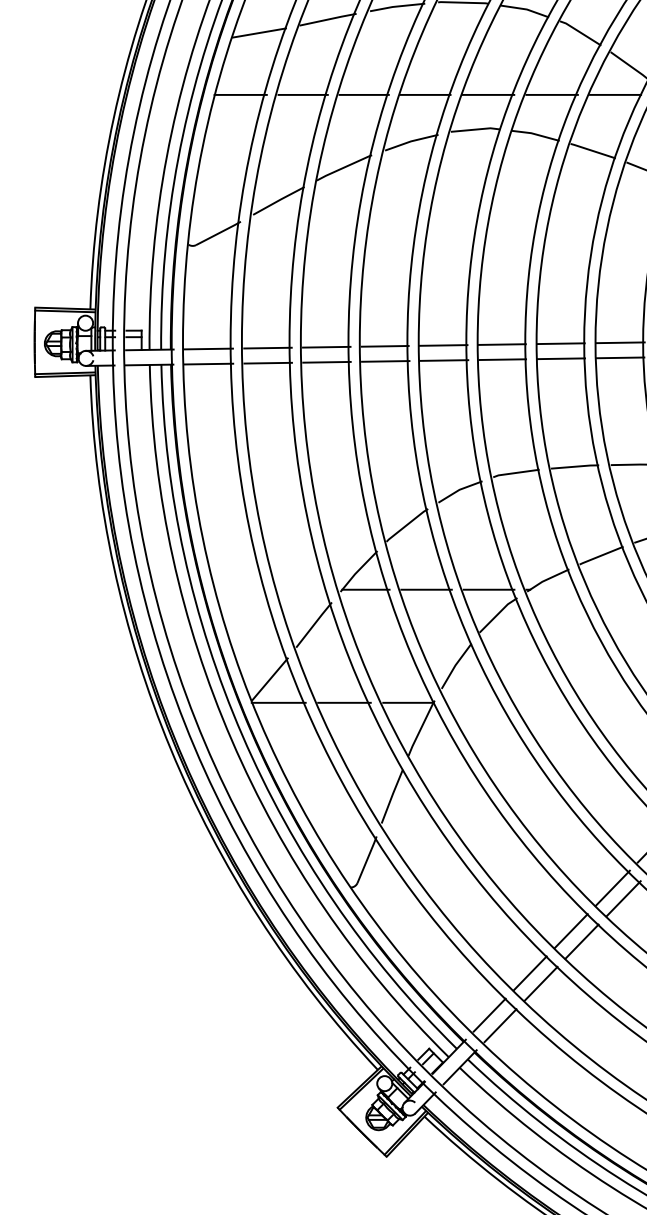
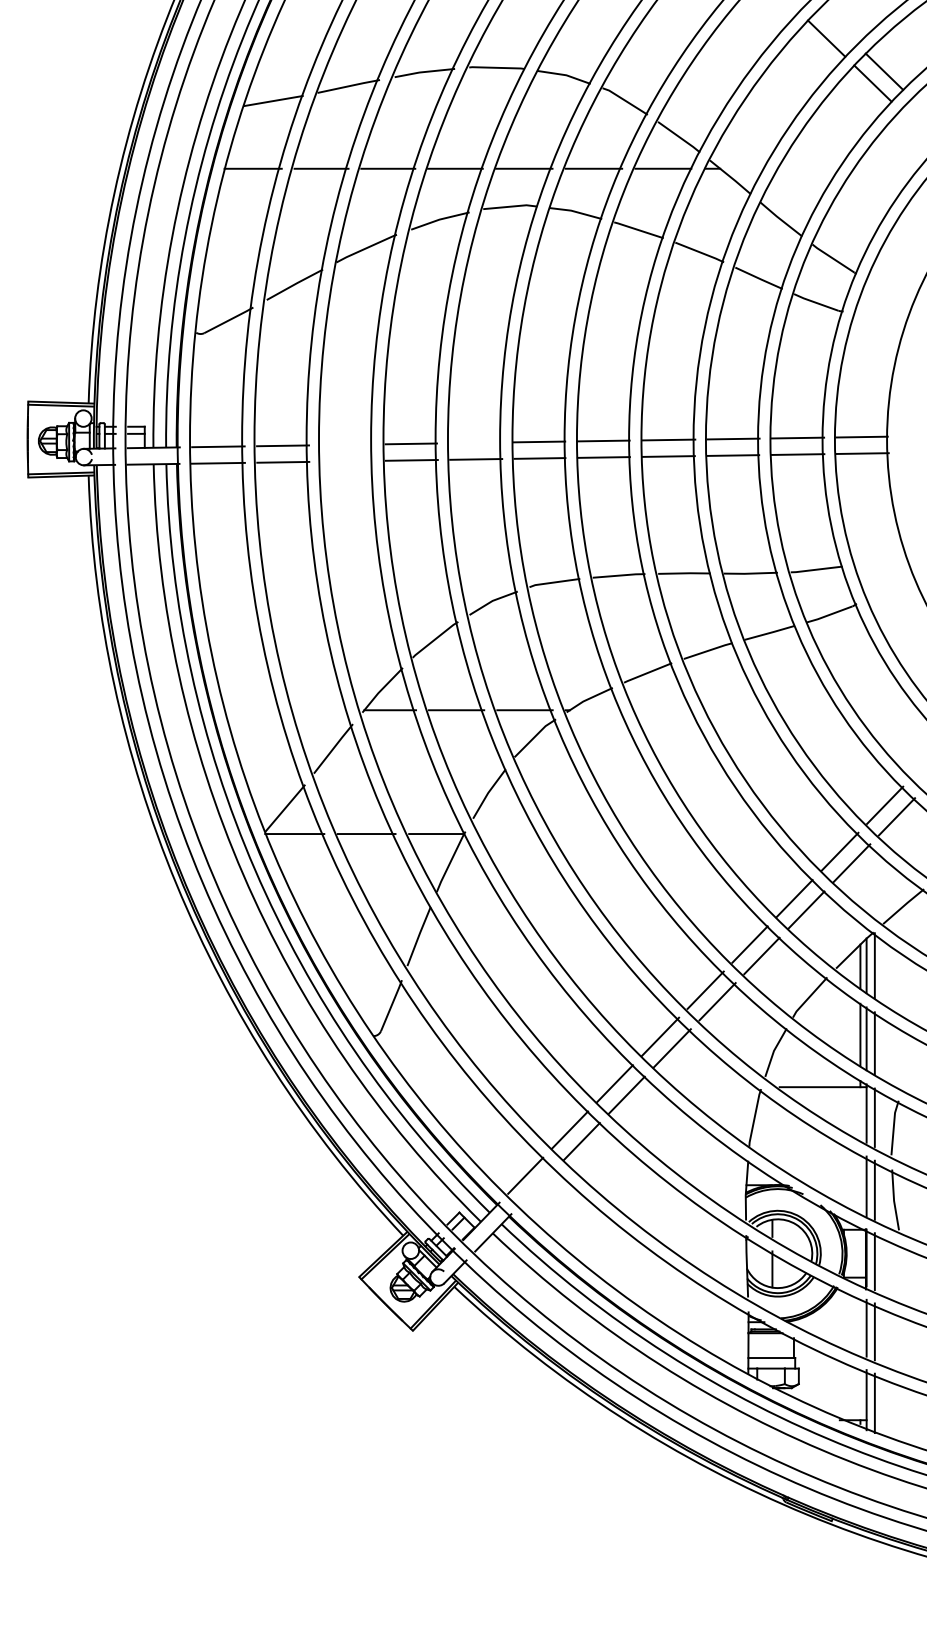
line: (443, 345) -> (475, 442), removed
line: (326, 346) -> (347, 444), removed
line: (326, 361) -> (347, 460), removed
line: (500, 1025) -> (537, 1187), removed

